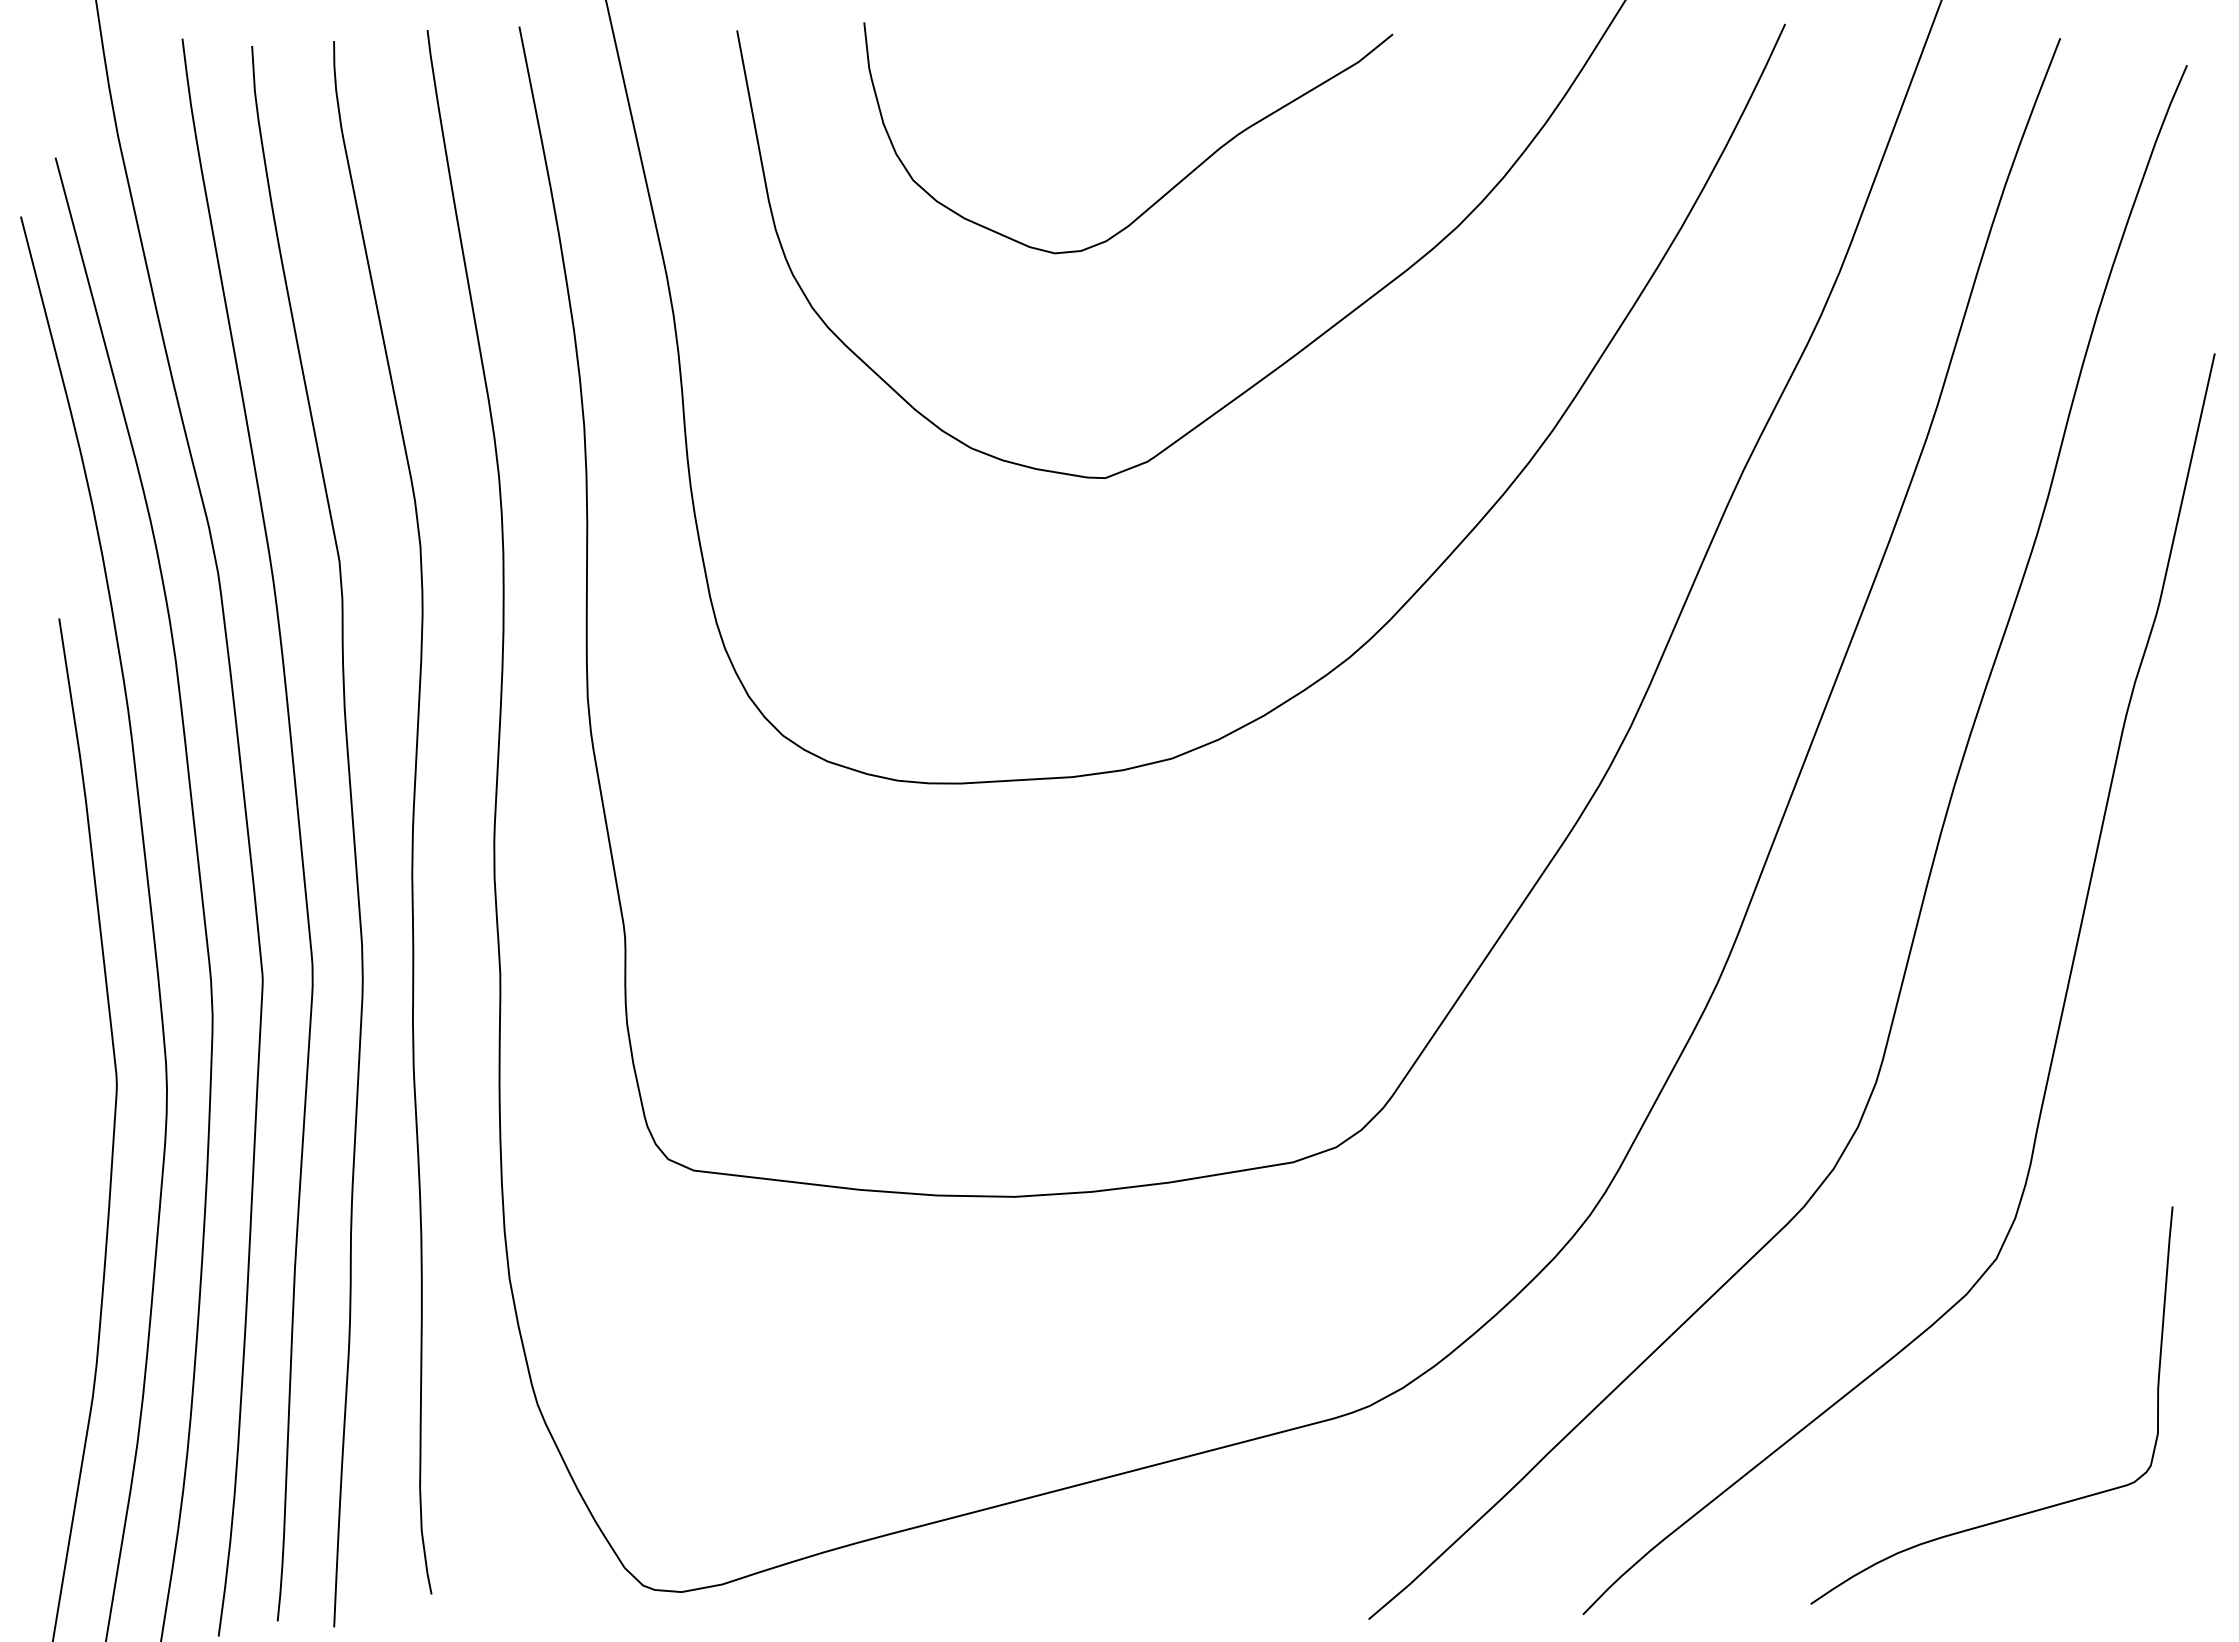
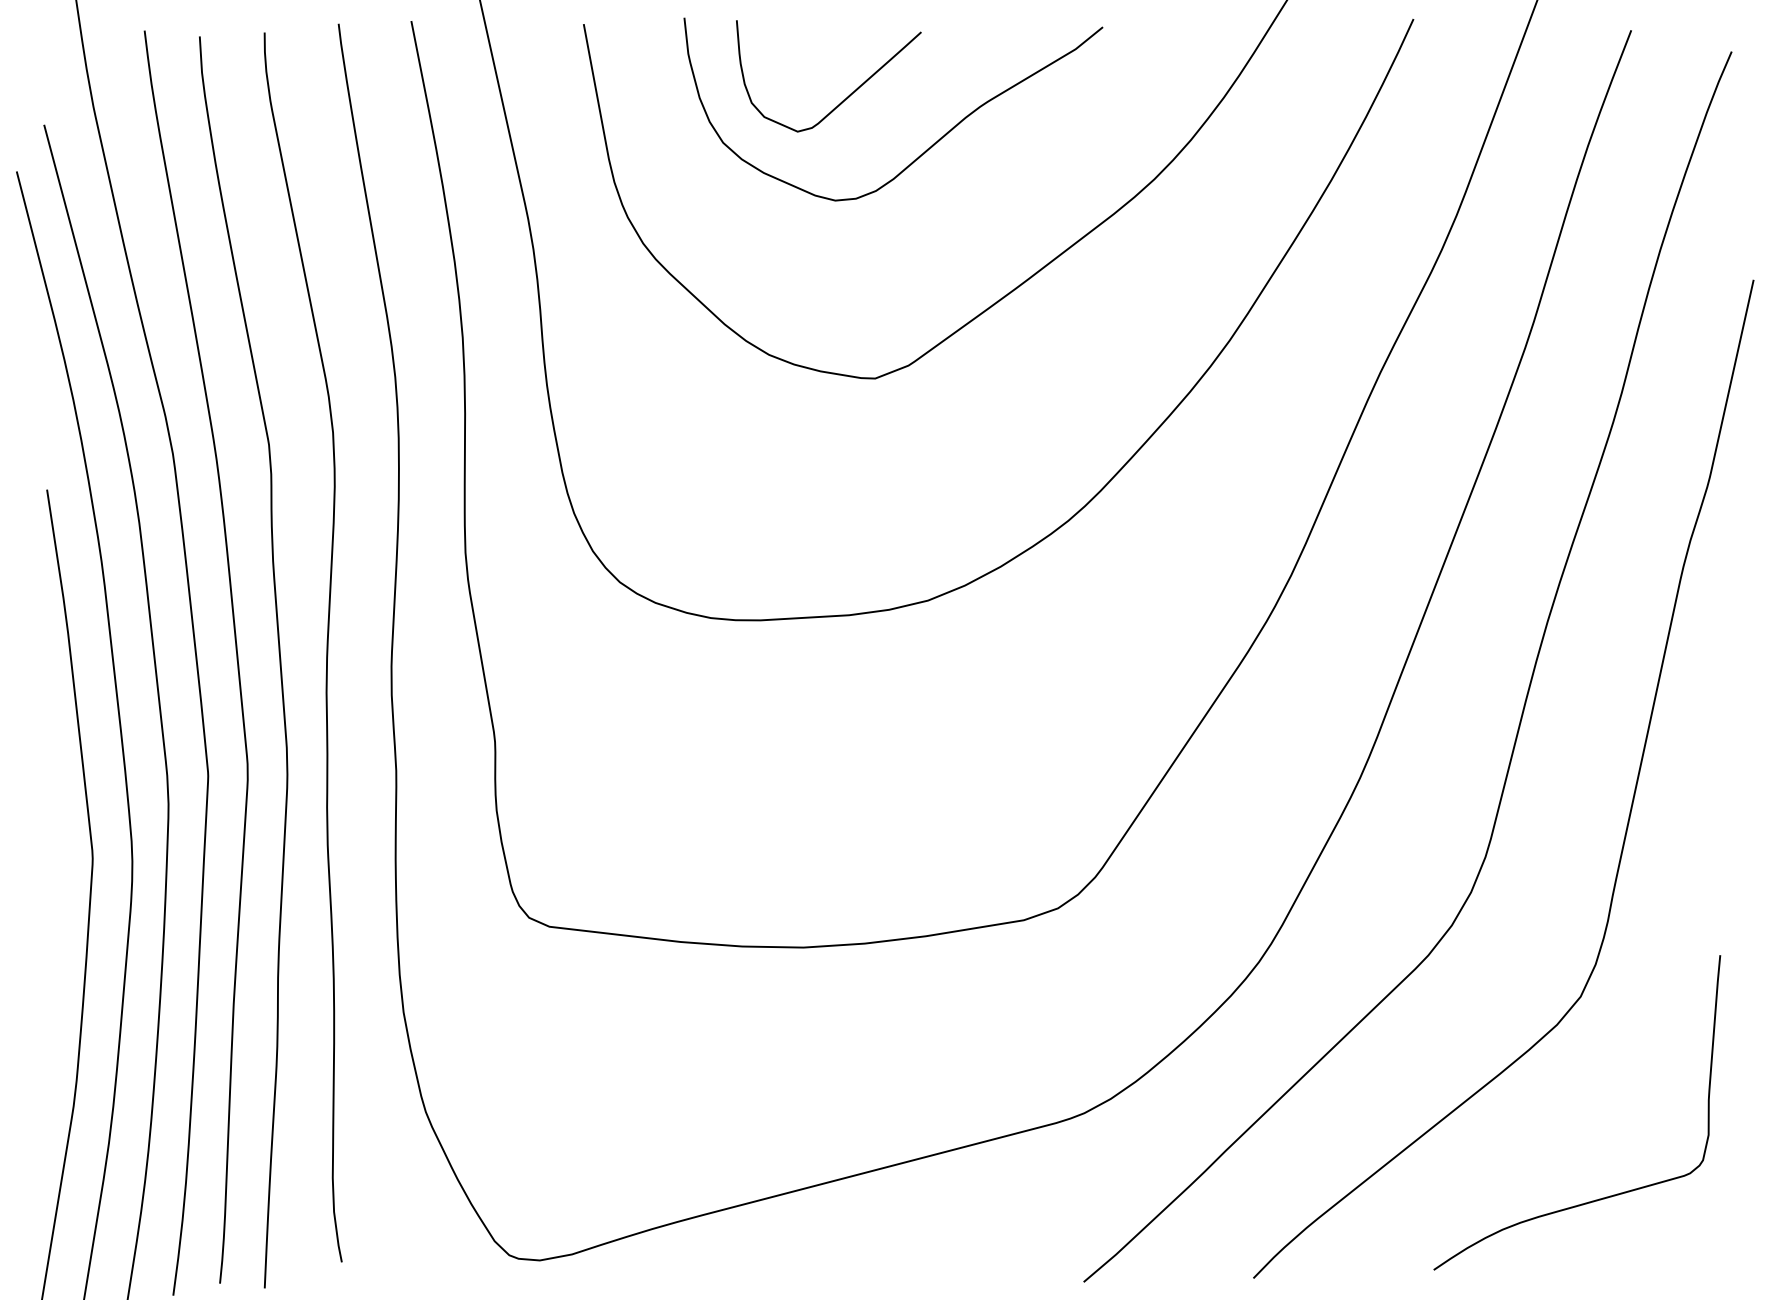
curve: (1070, 121) -> (847, 96), added

